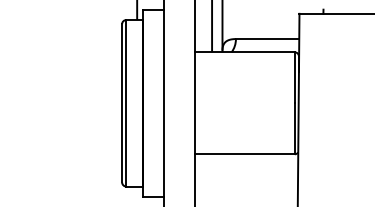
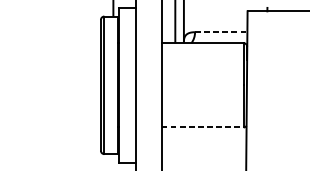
line: (267, 39) -> (221, 32), solid -> dashed
line: (245, 154) -> (202, 127), solid -> dashed

